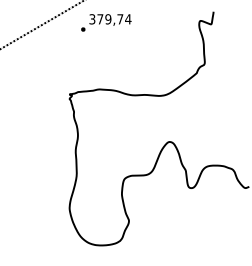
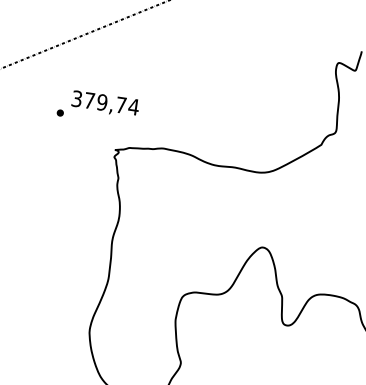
text: (106, 22) -> (98, 107), moved

